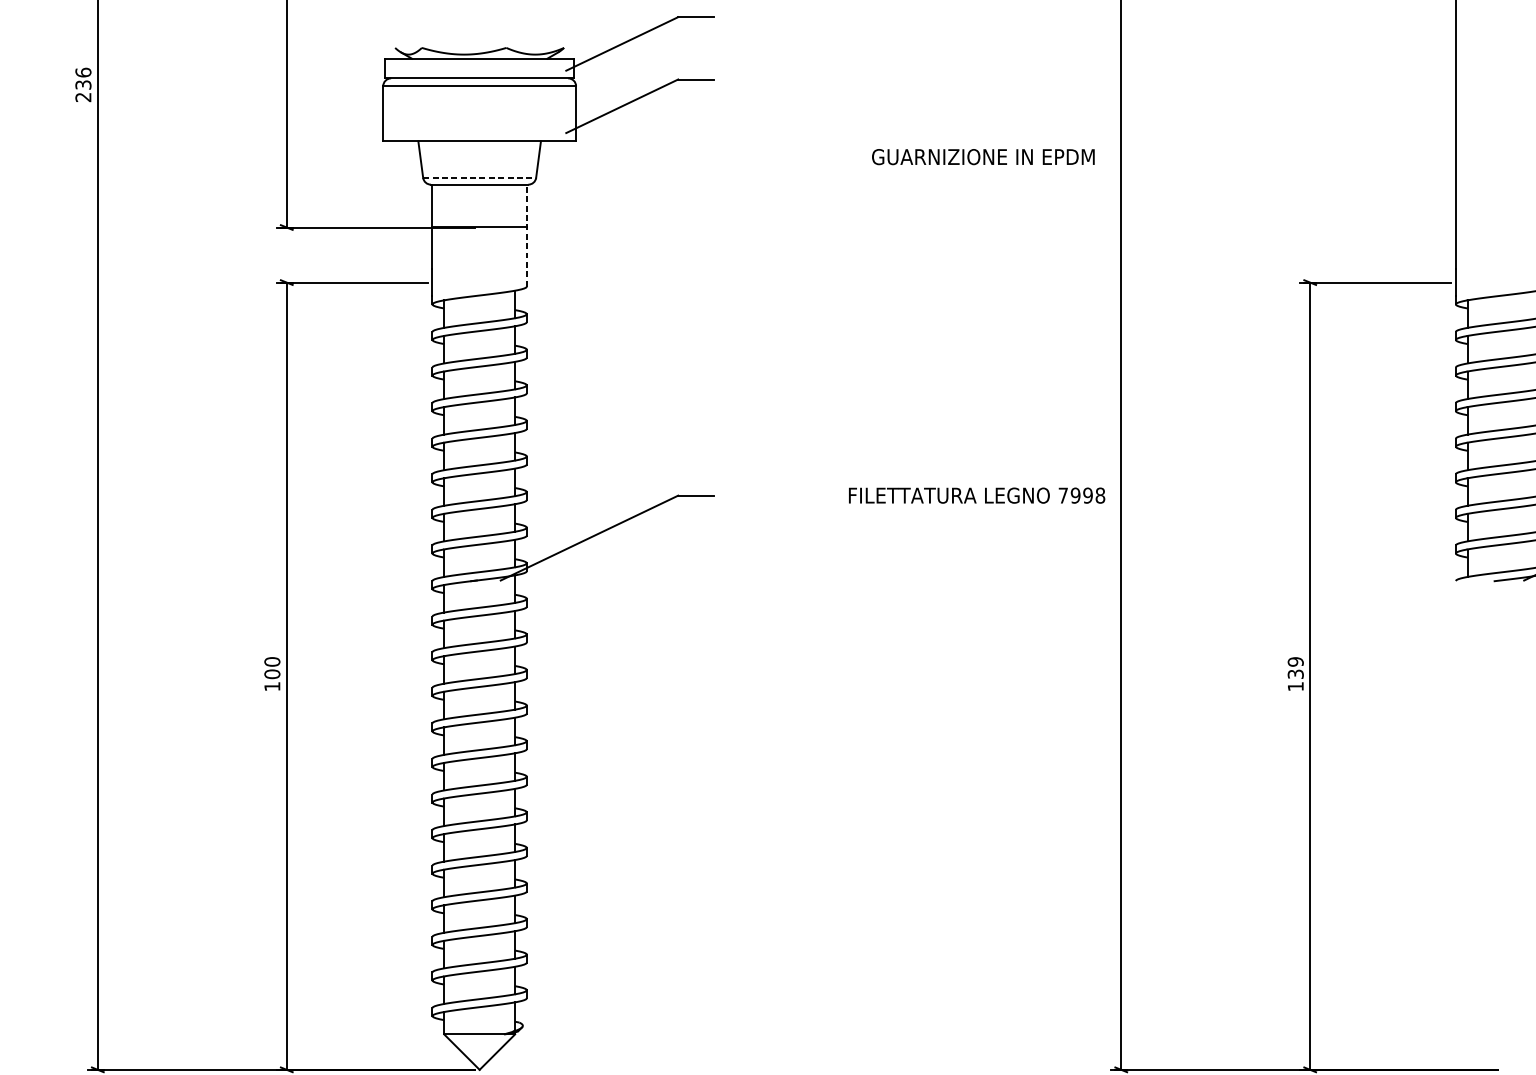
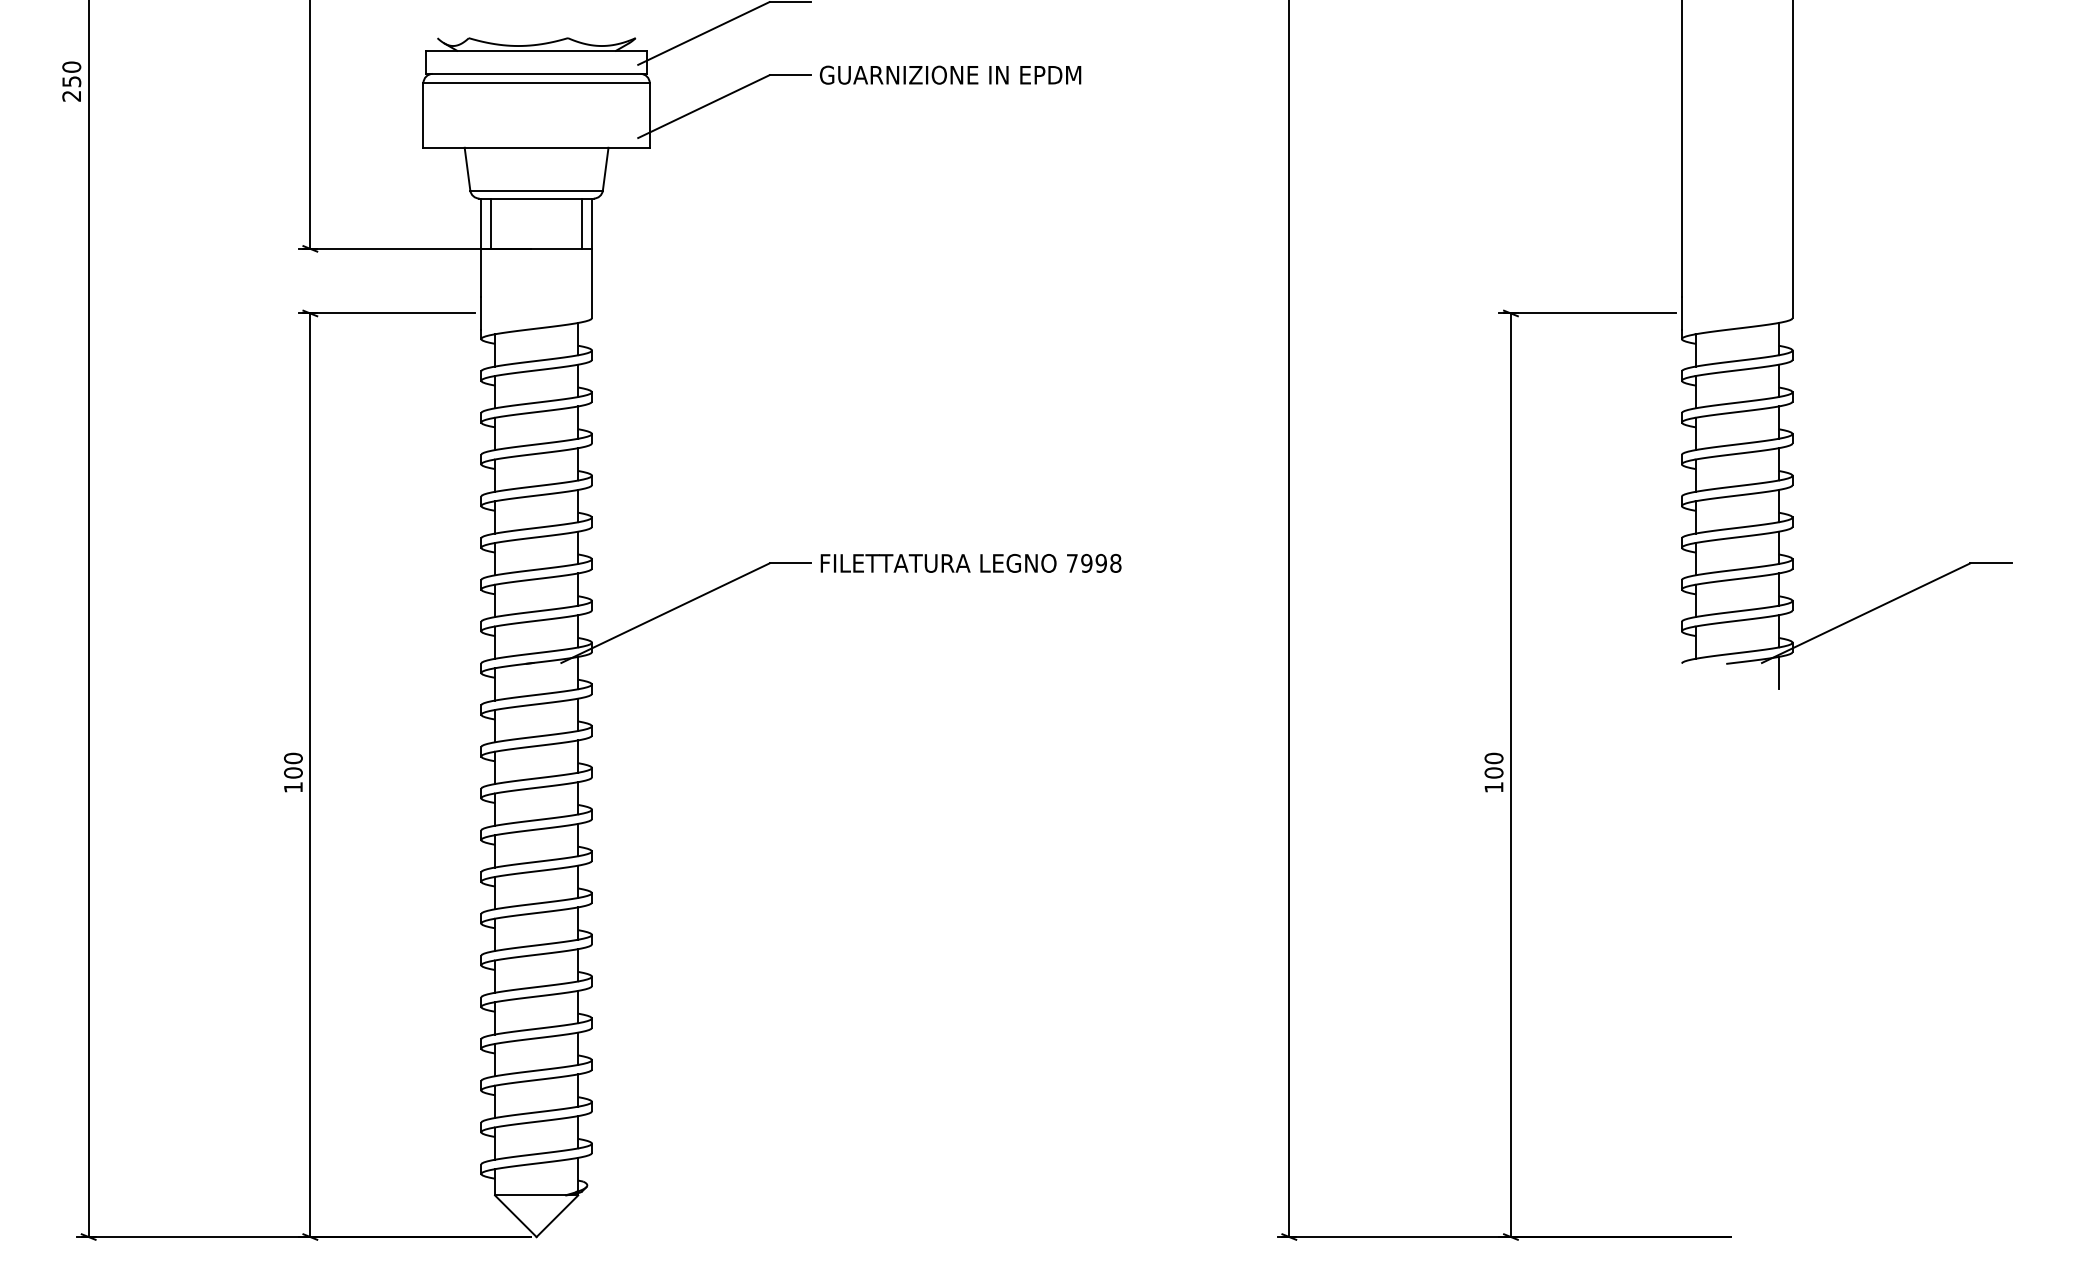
text: (83, 78) -> (71, 73), 236 -> 250
text: (983, 156) -> (950, 74), moved
line: (480, 177) -> (537, 190), dashed -> solid
line: (440, 205) -> (490, 223), added
line: (518, 205) -> (582, 223), added
line: (527, 235) -> (592, 258), dashed -> solid
text: (976, 495) -> (970, 563), moved
text: (1295, 667) -> (1493, 765), 139 -> 100

